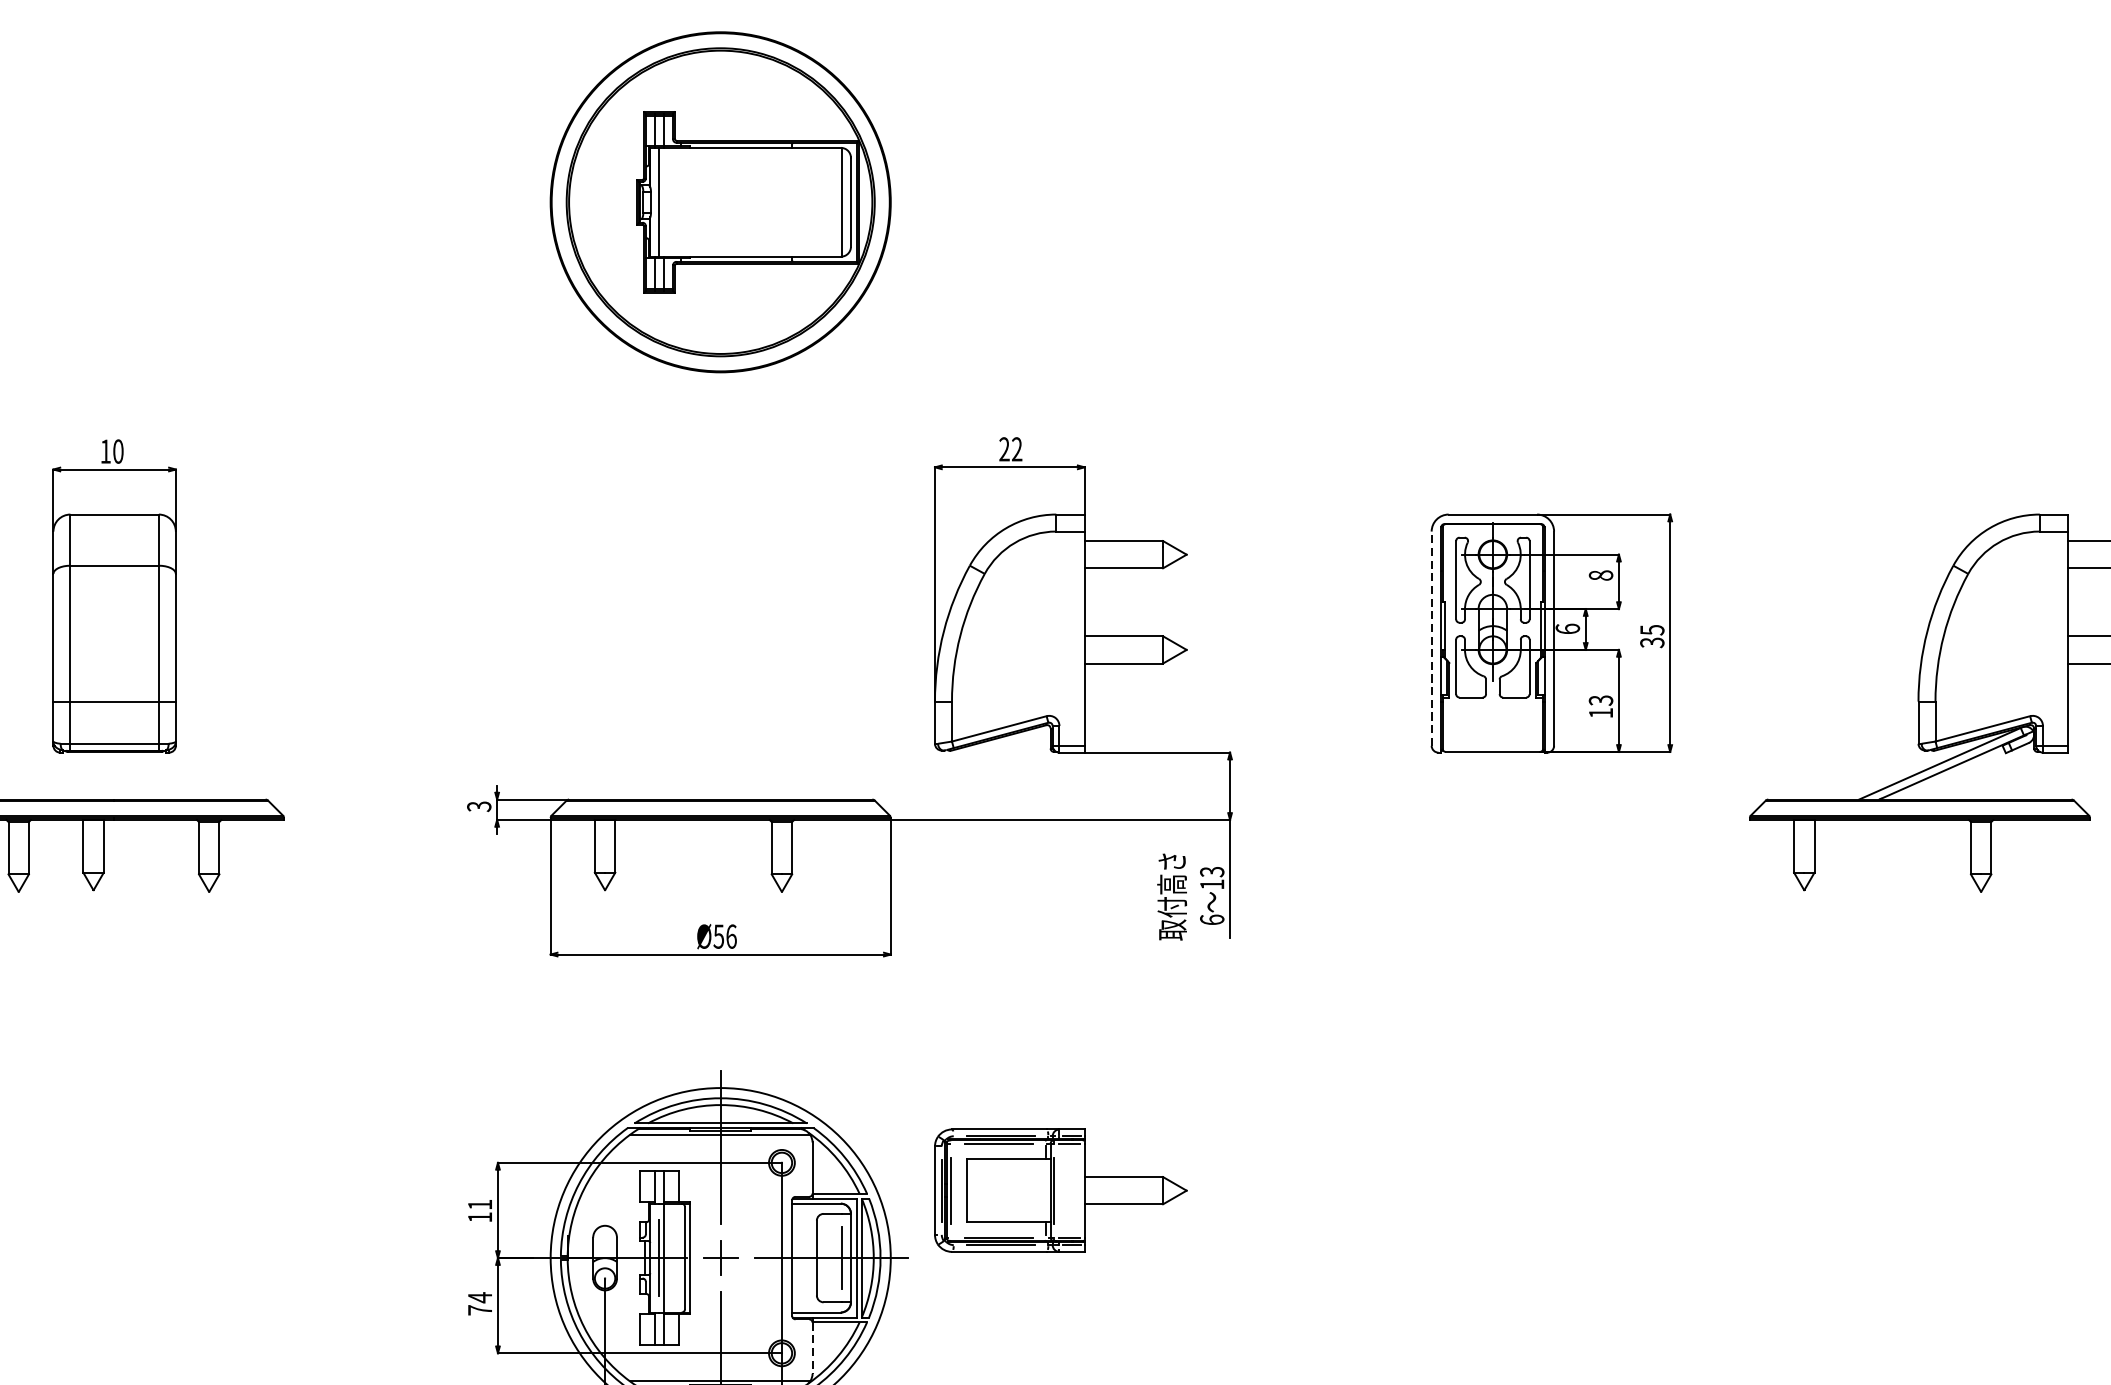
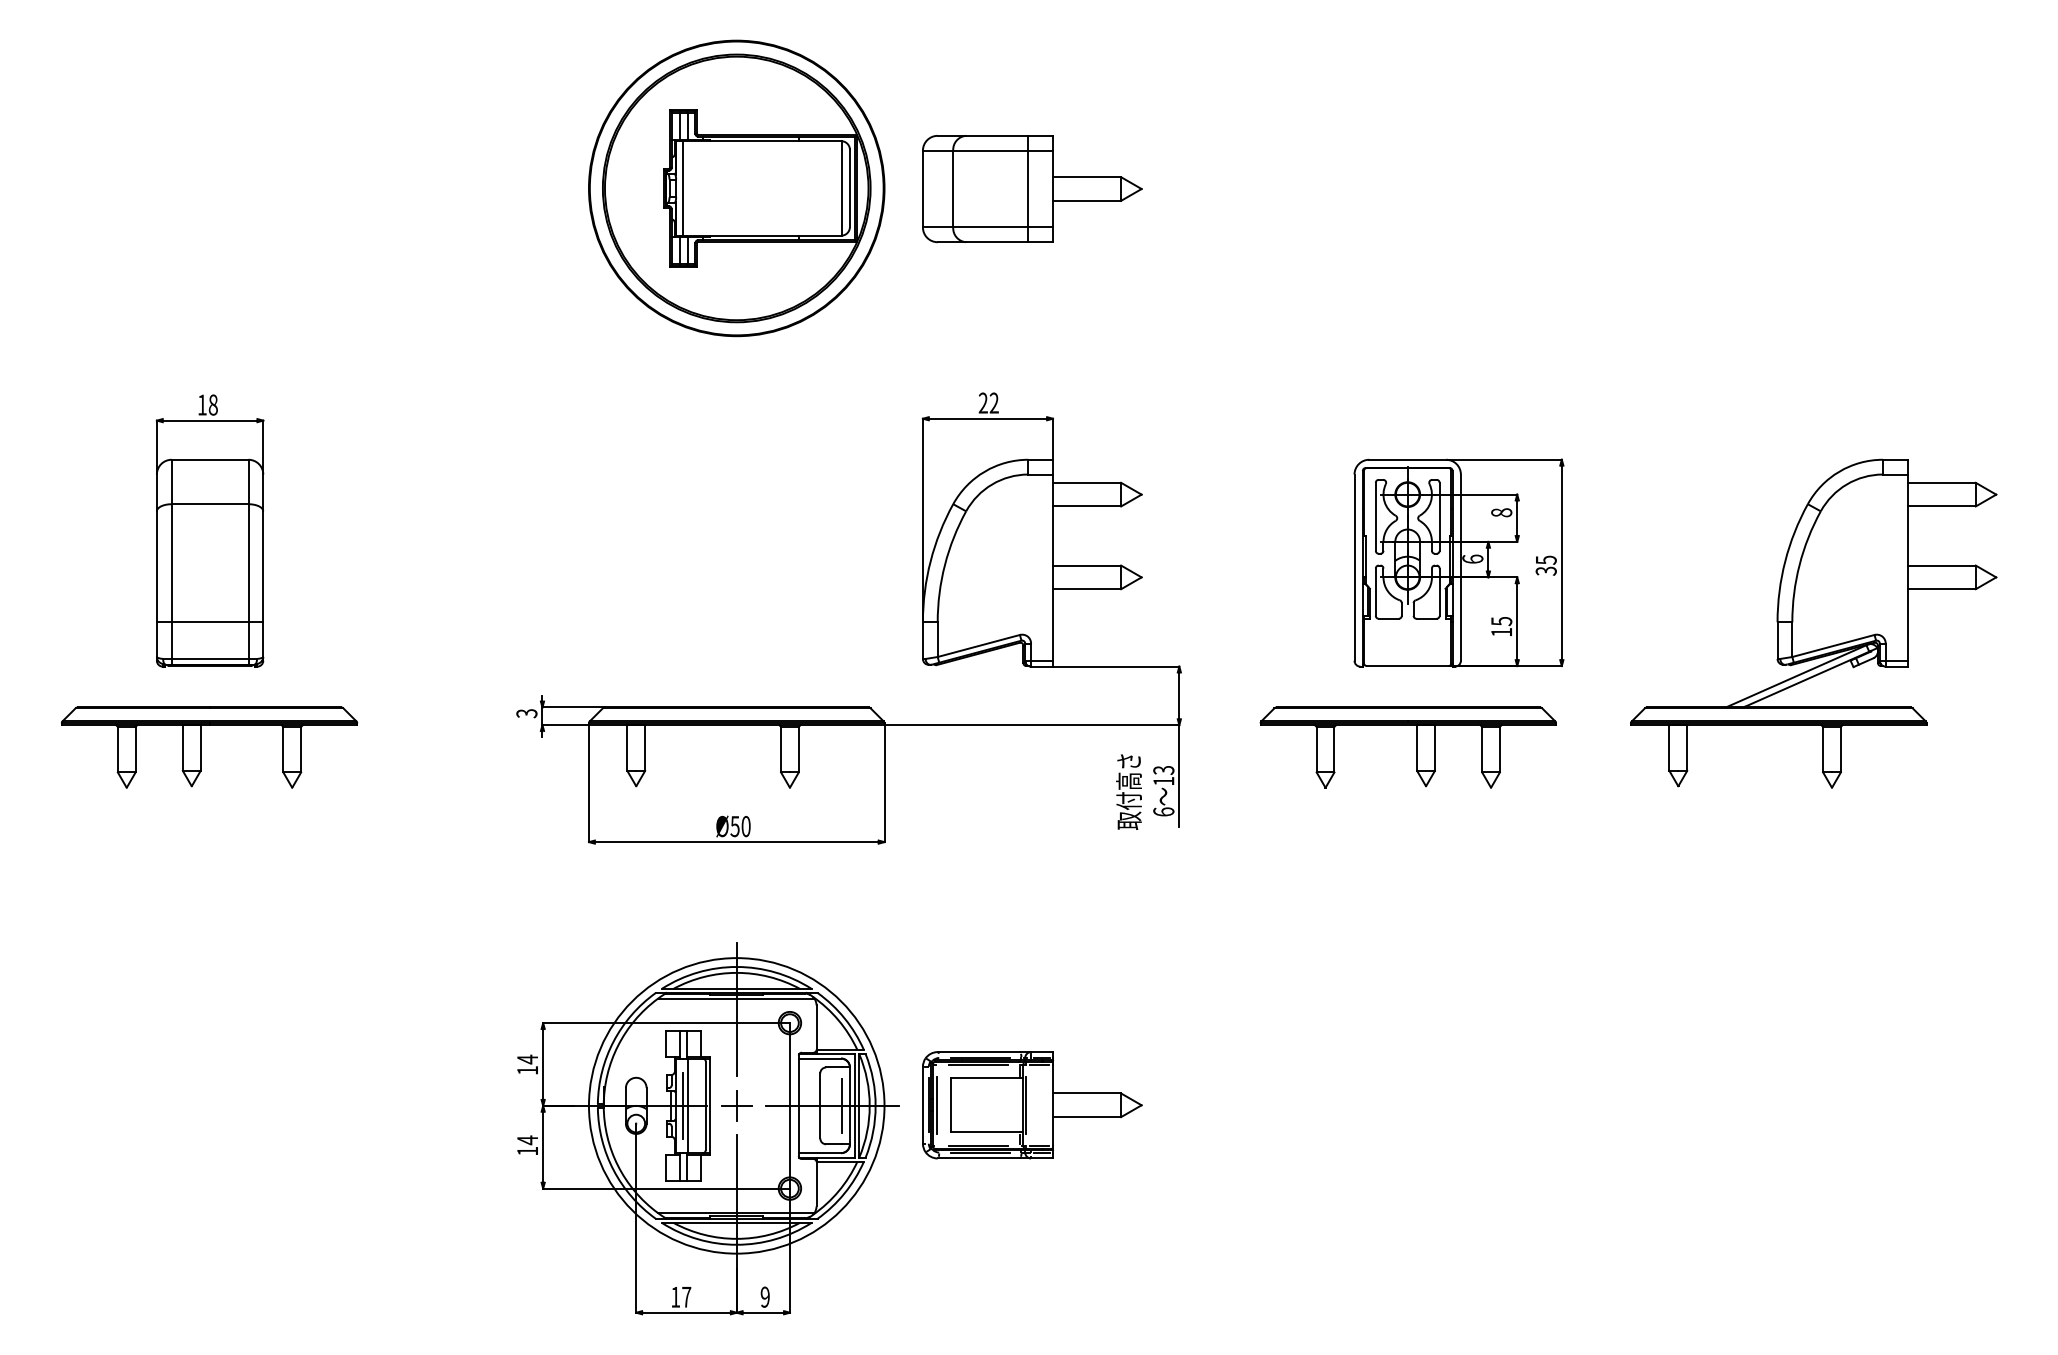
part: (1061, 203) -> (1032, 189), added
text: (117, 452) -> (212, 405), 10 -> 18
line: (1431, 638) -> (1354, 567), dashed -> solid
text: (1600, 700) -> (1501, 621), 13 -> 15
part: (1502, 845) -> (1416, 747), added
text: (730, 936) -> (745, 826), Ø56 -> Ø50
part: (1061, 1190) -> (1032, 1105), moved
text: (479, 1204) -> (527, 1059), 11 -> 14
text: (479, 1309) -> (527, 1150), 74 -> 14
line: (812, 1348) -> (816, 1184), dashed -> solid

